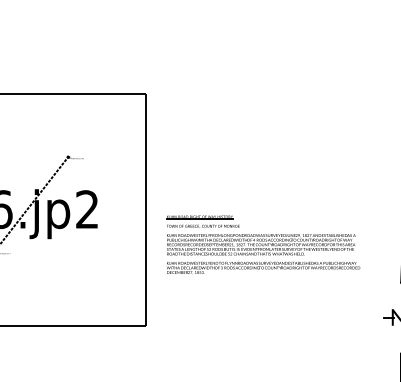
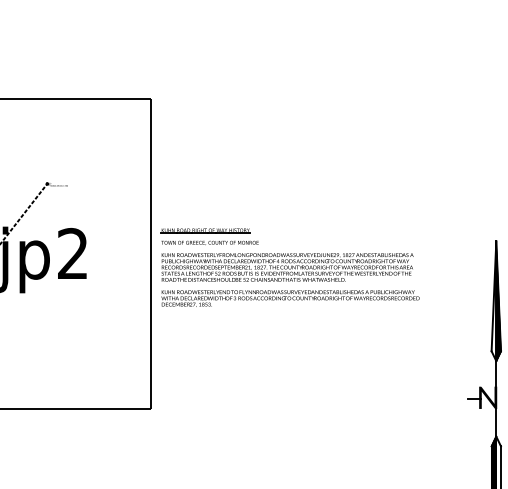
part: (263, 244) -> (290, 267), moved

